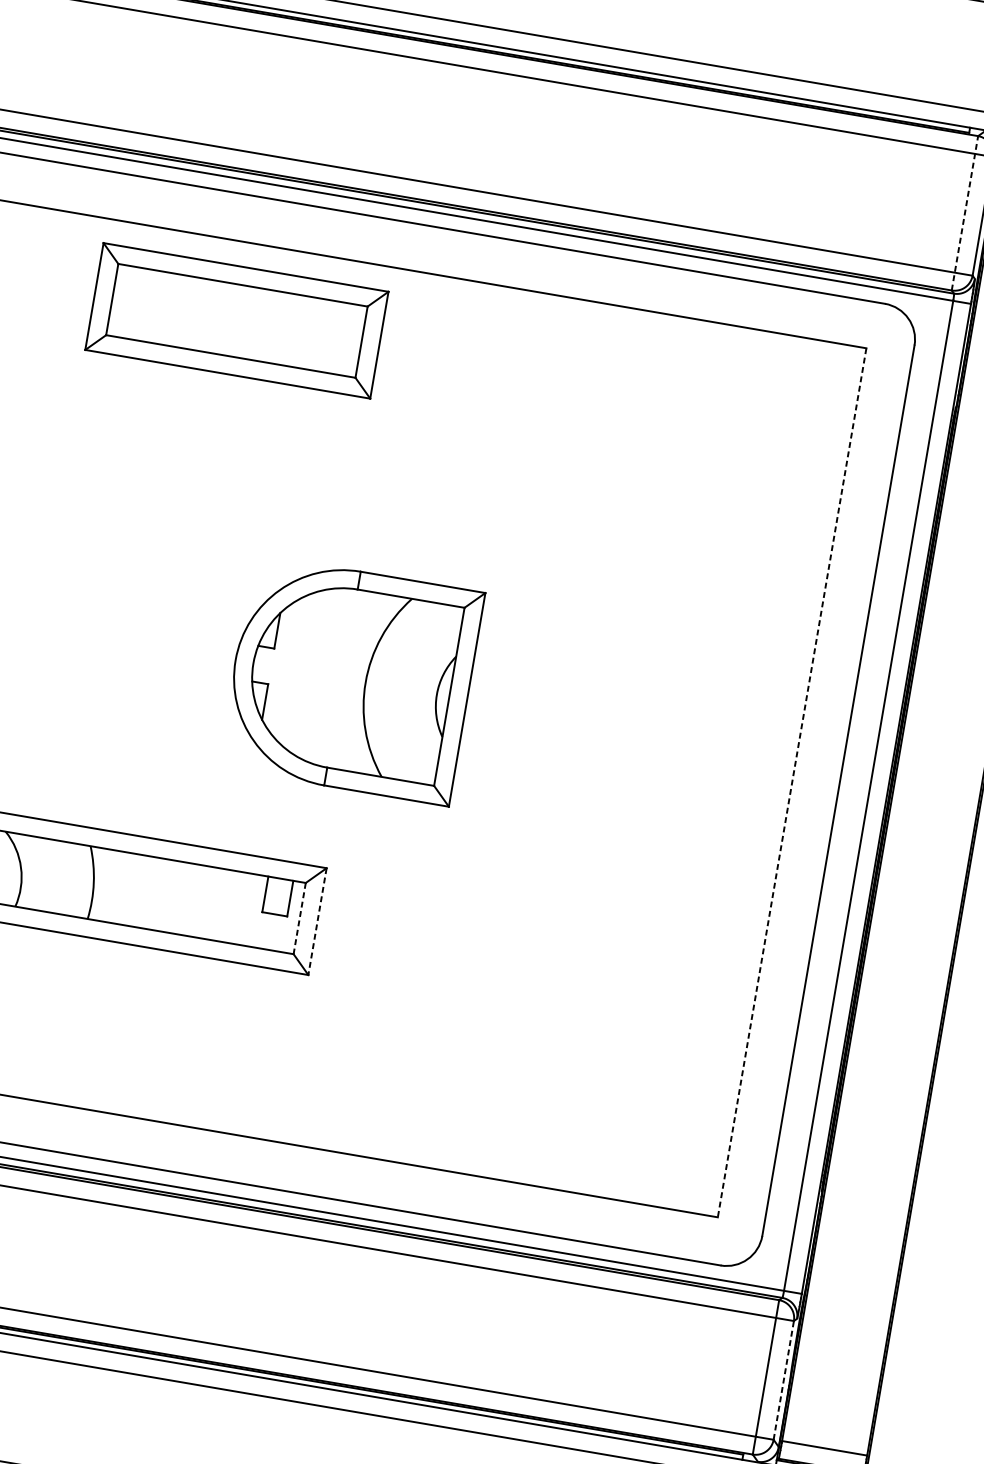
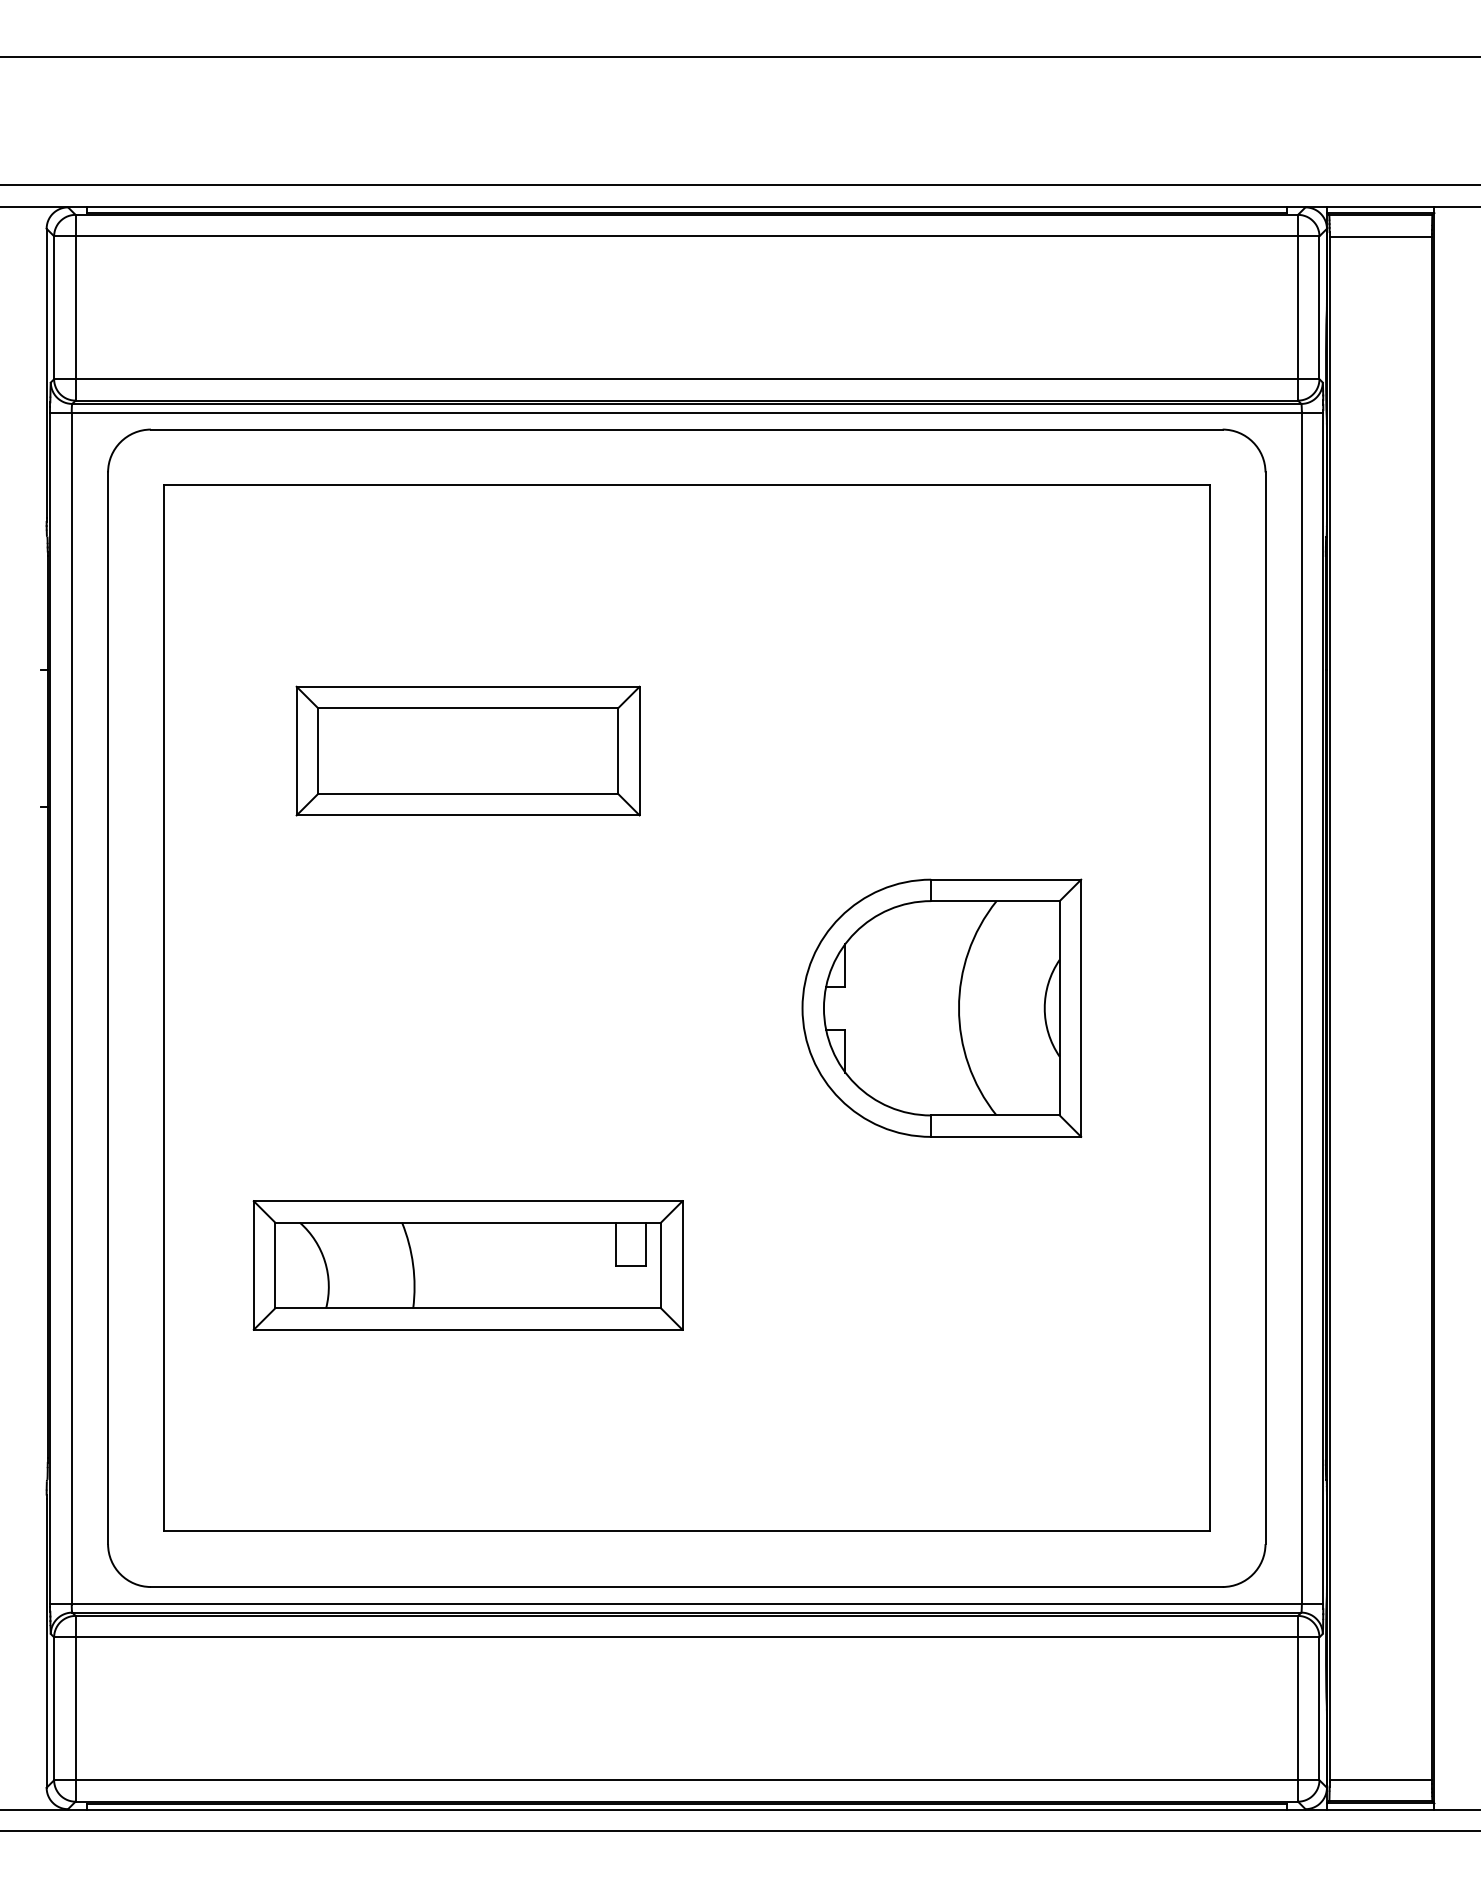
line: (965, 213) -> (1298, 307), dashed -> solid
part: (236, 320) -> (467, 750), moved
part: (351, 679) -> (941, 1007), moved
line: (791, 782) -> (1209, 1008), dashed -> solid
line: (300, 918) -> (661, 1265), dashed -> solid
line: (317, 922) -> (682, 1266), dashed -> solid
line: (783, 1380) -> (1319, 1708), dashed -> solid

